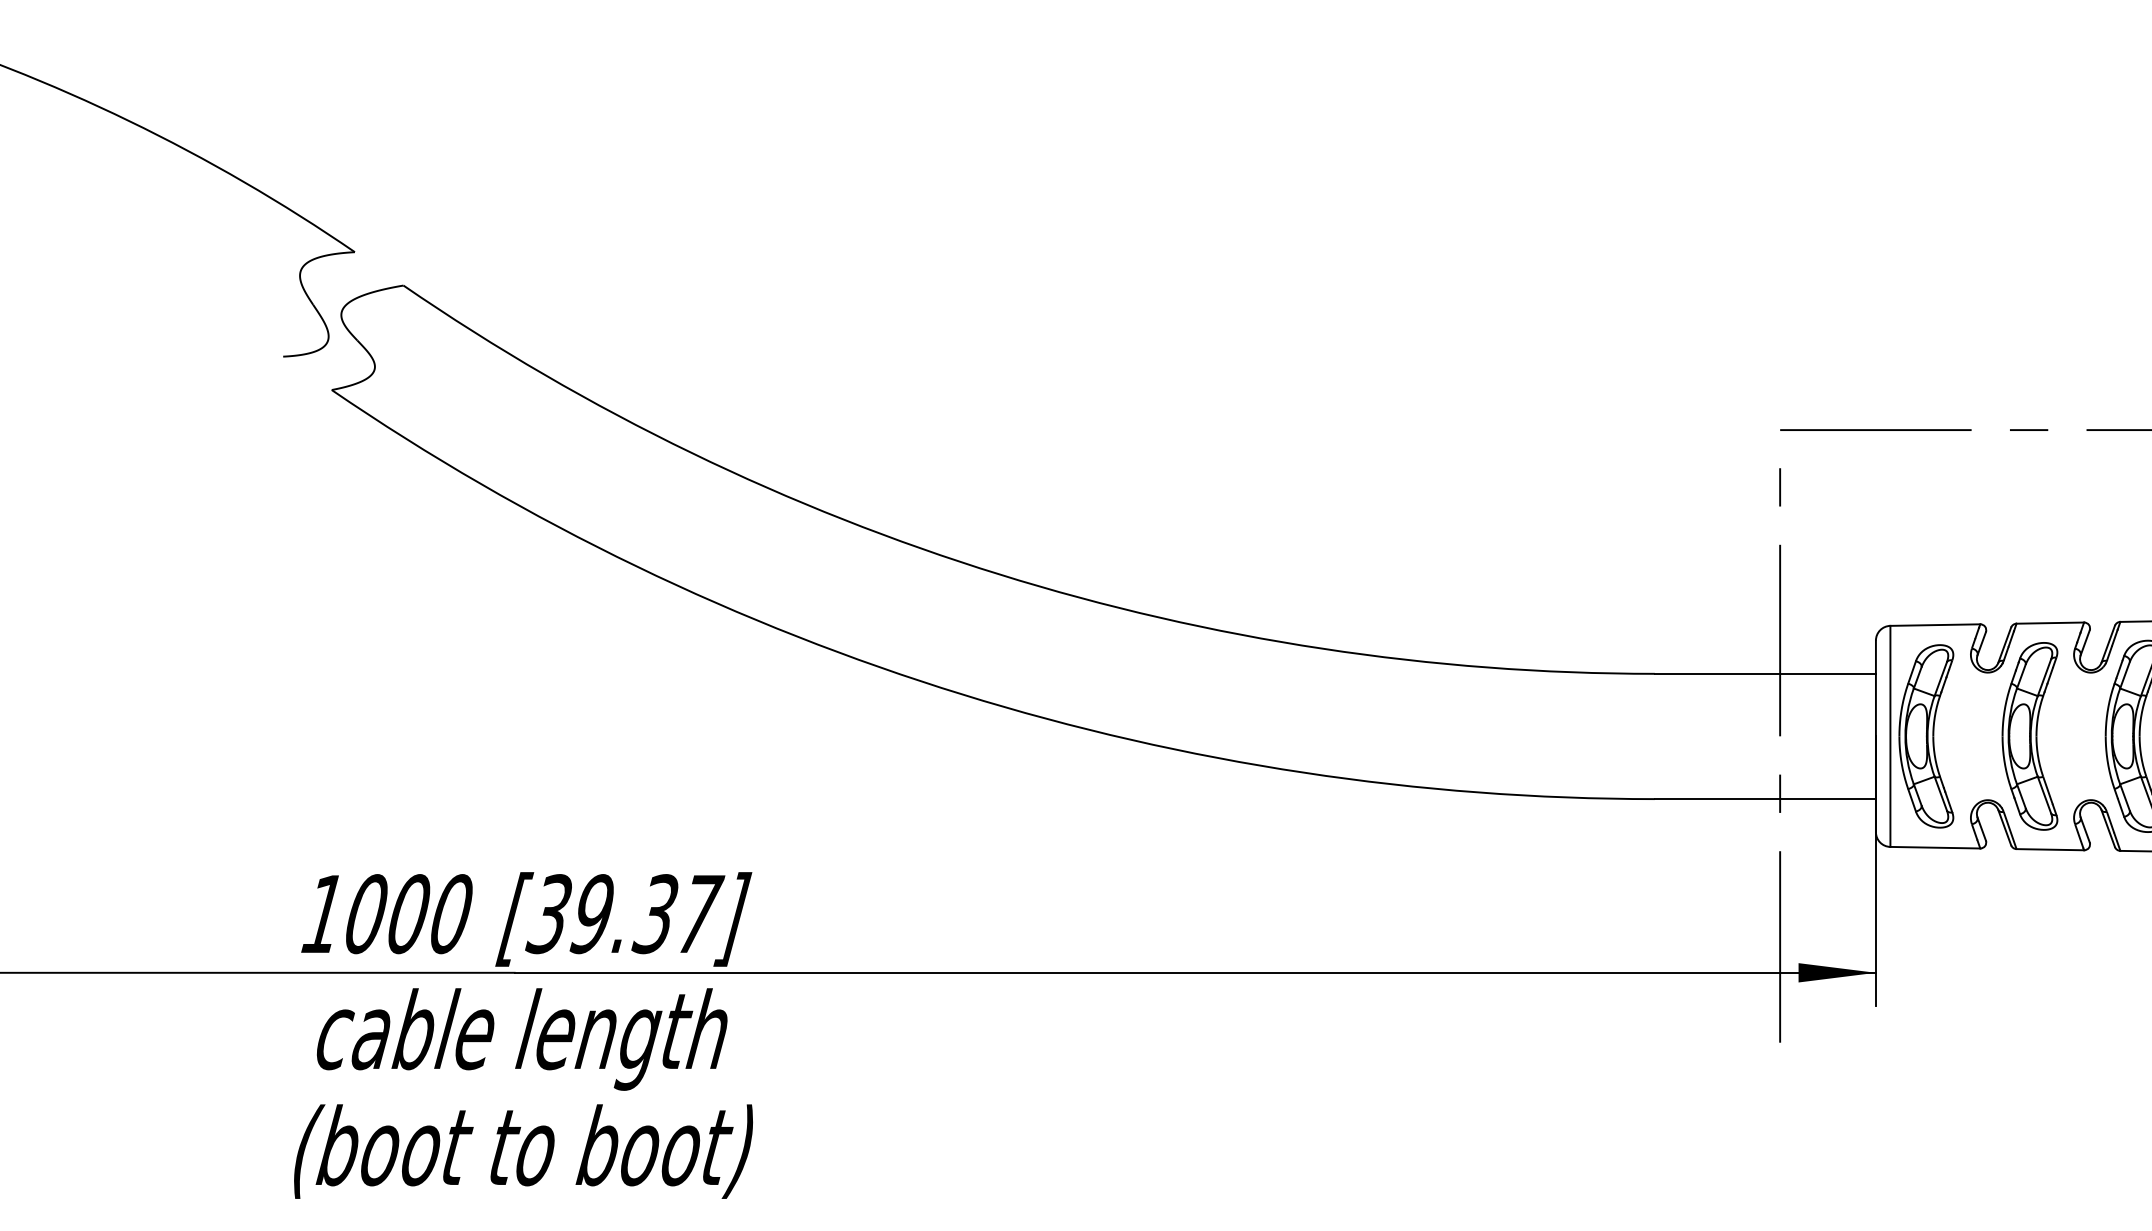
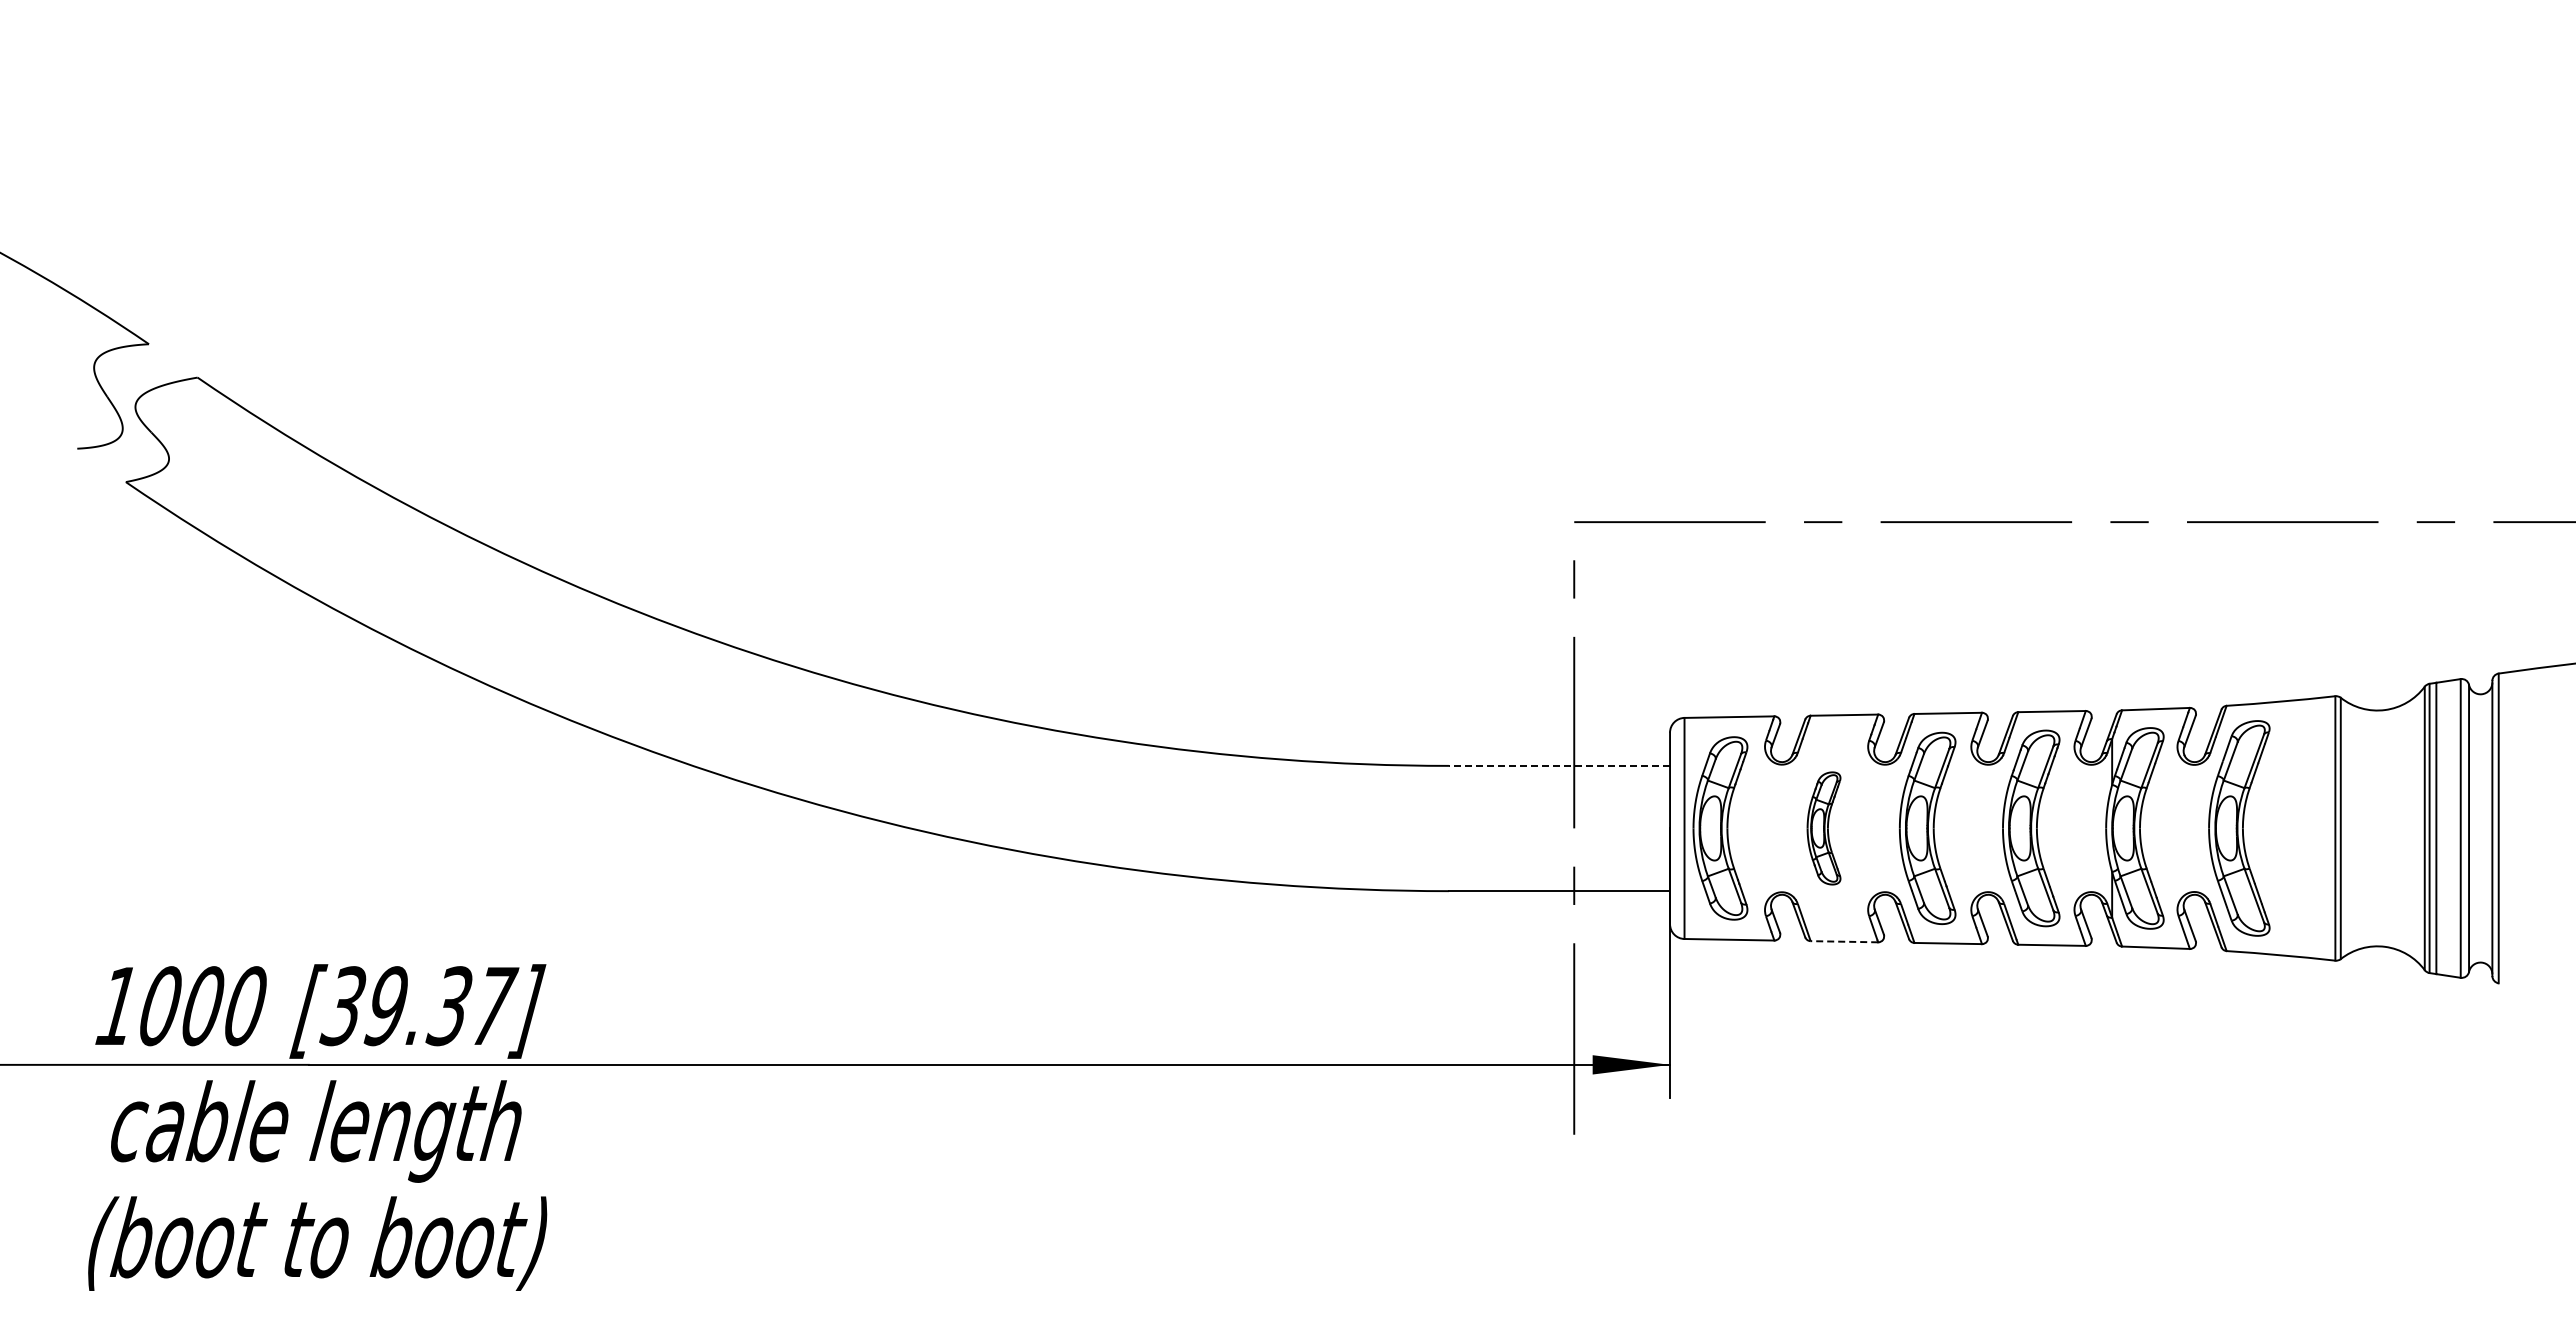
line: (1765, 673) -> (1559, 765), solid -> dashed
part: (2029, 736) -> (1823, 828), size x0.6
line: (2050, 849) -> (1844, 941), solid -> dashed

